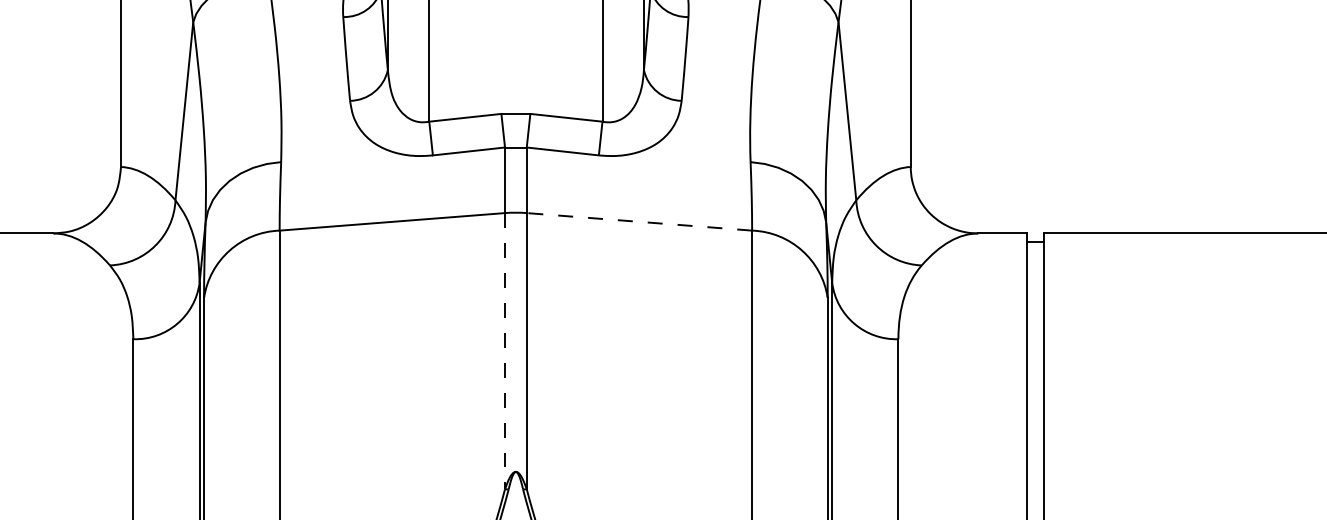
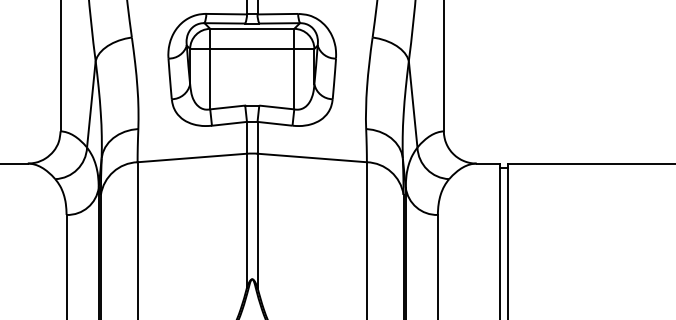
line: (640, 220) -> (312, 157), dashed -> solid
line: (504, 352) -> (246, 221), dashed -> solid

